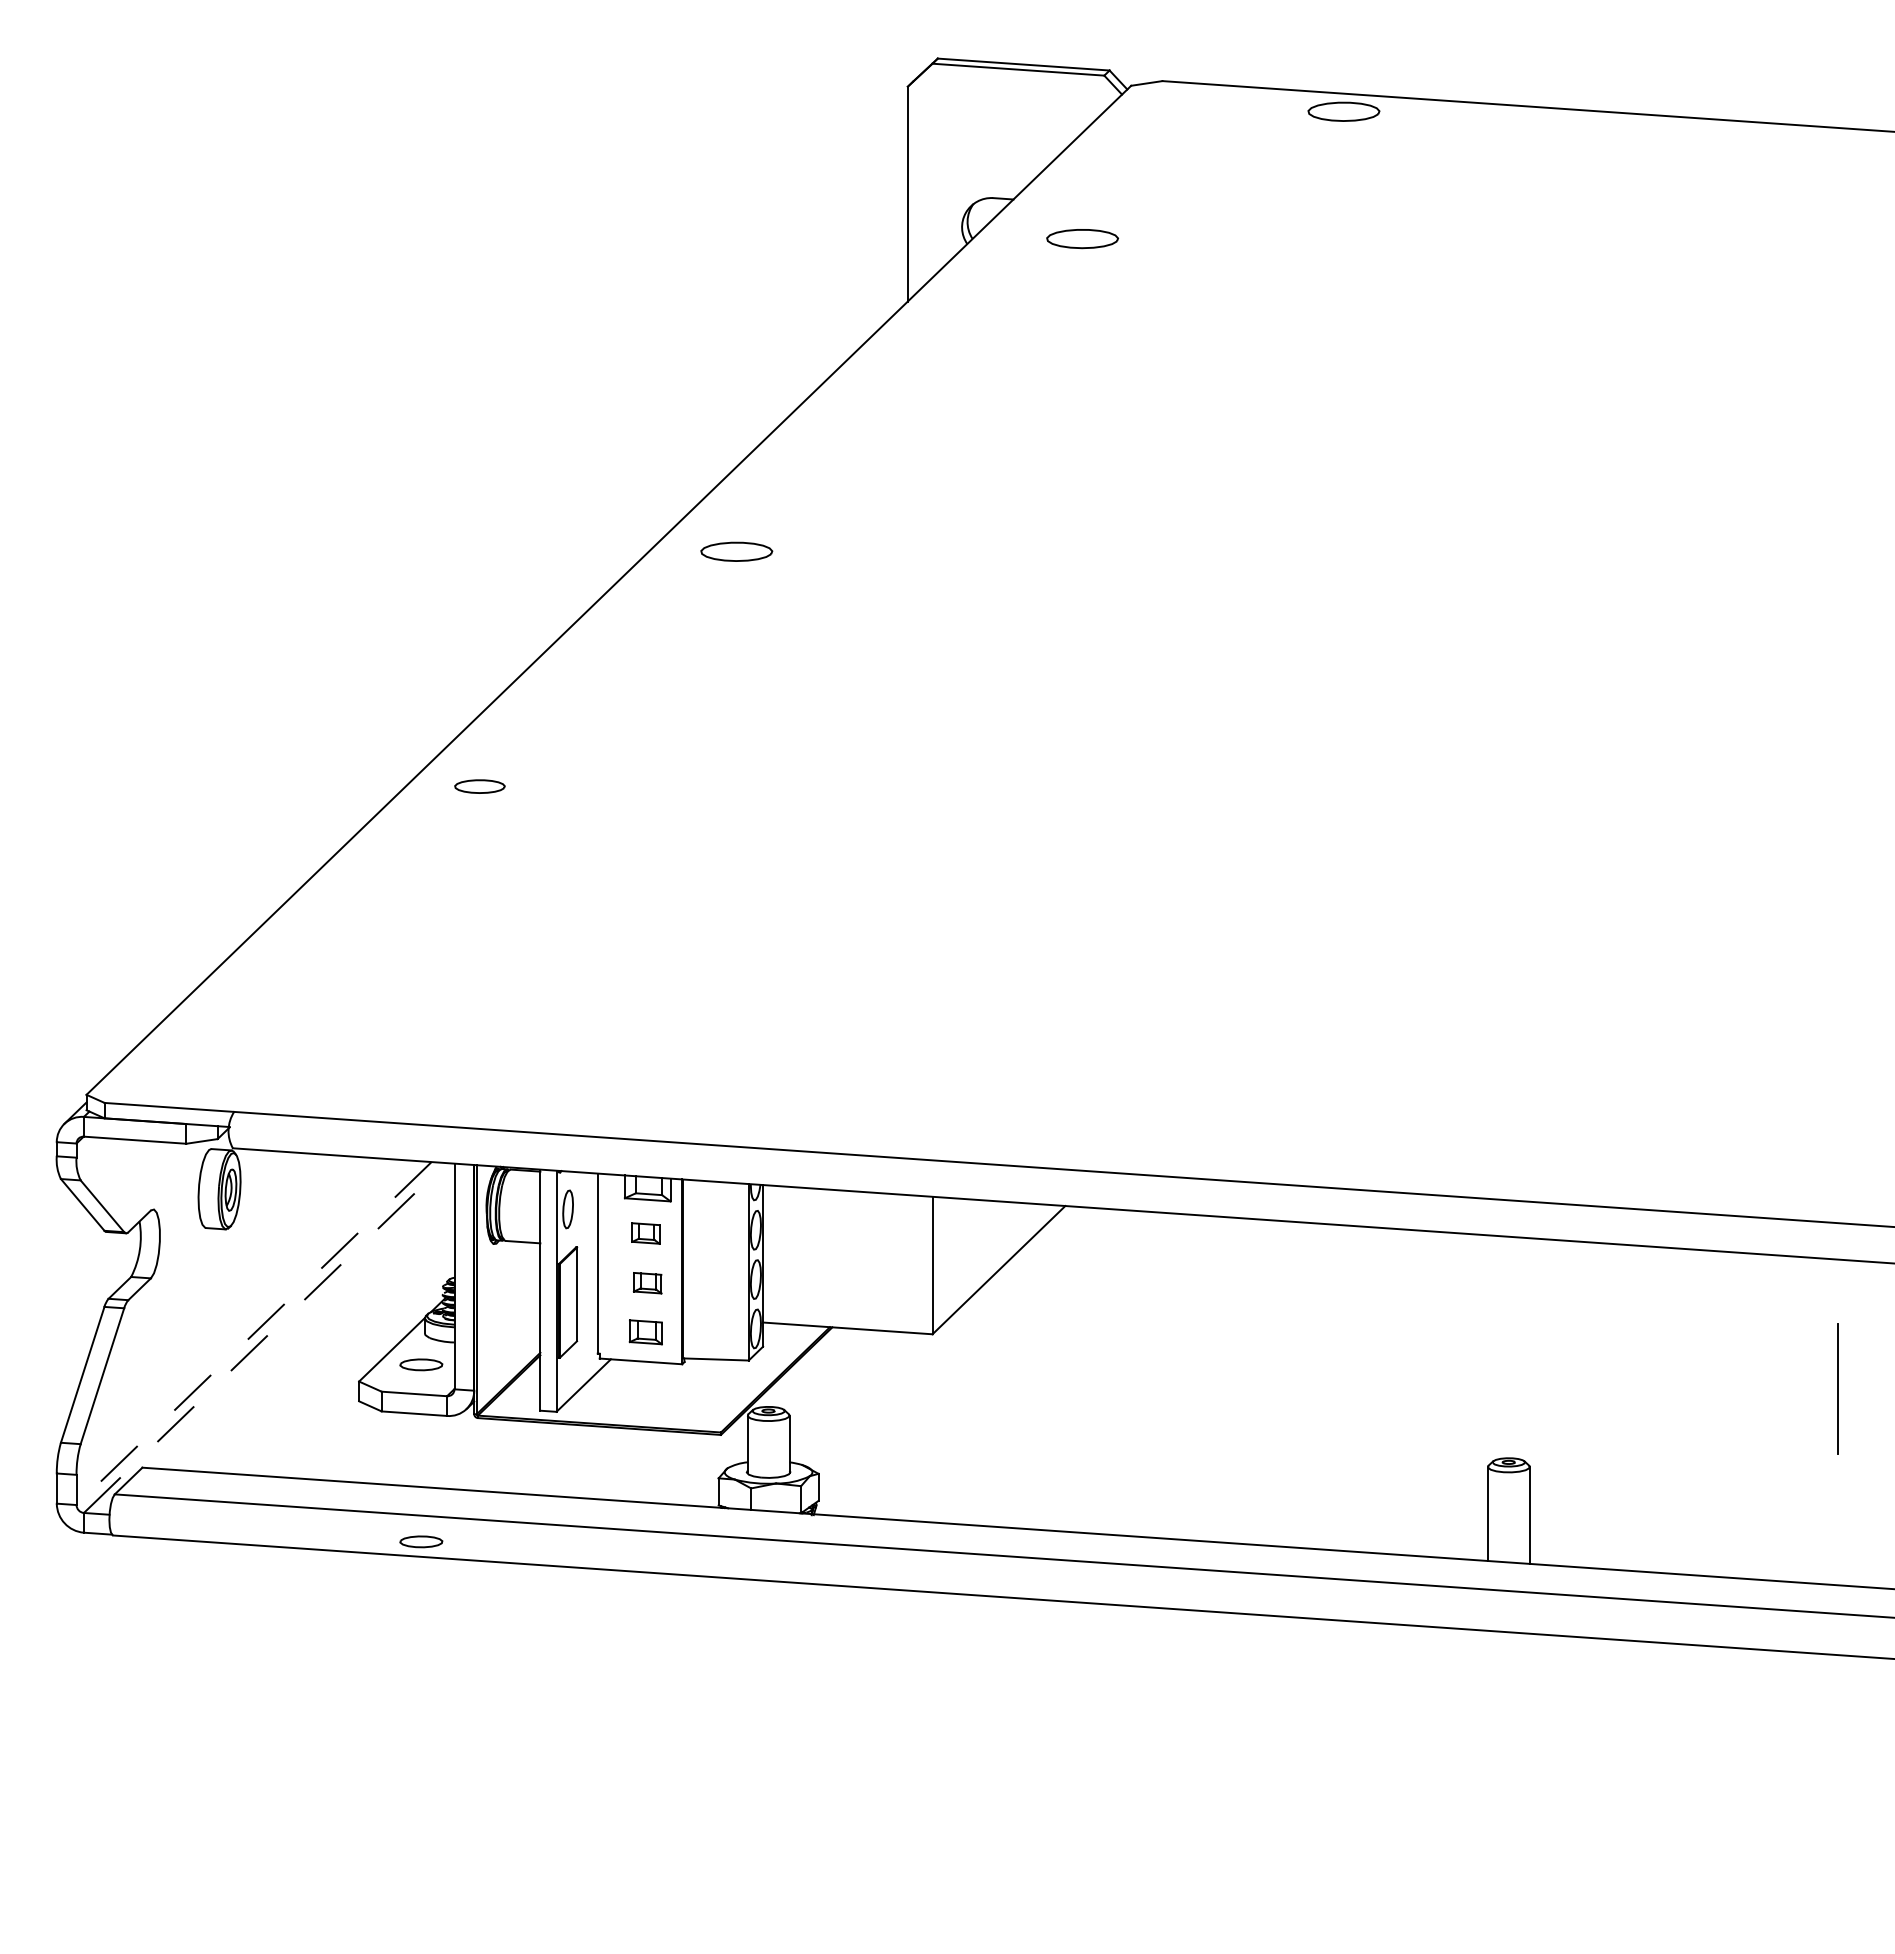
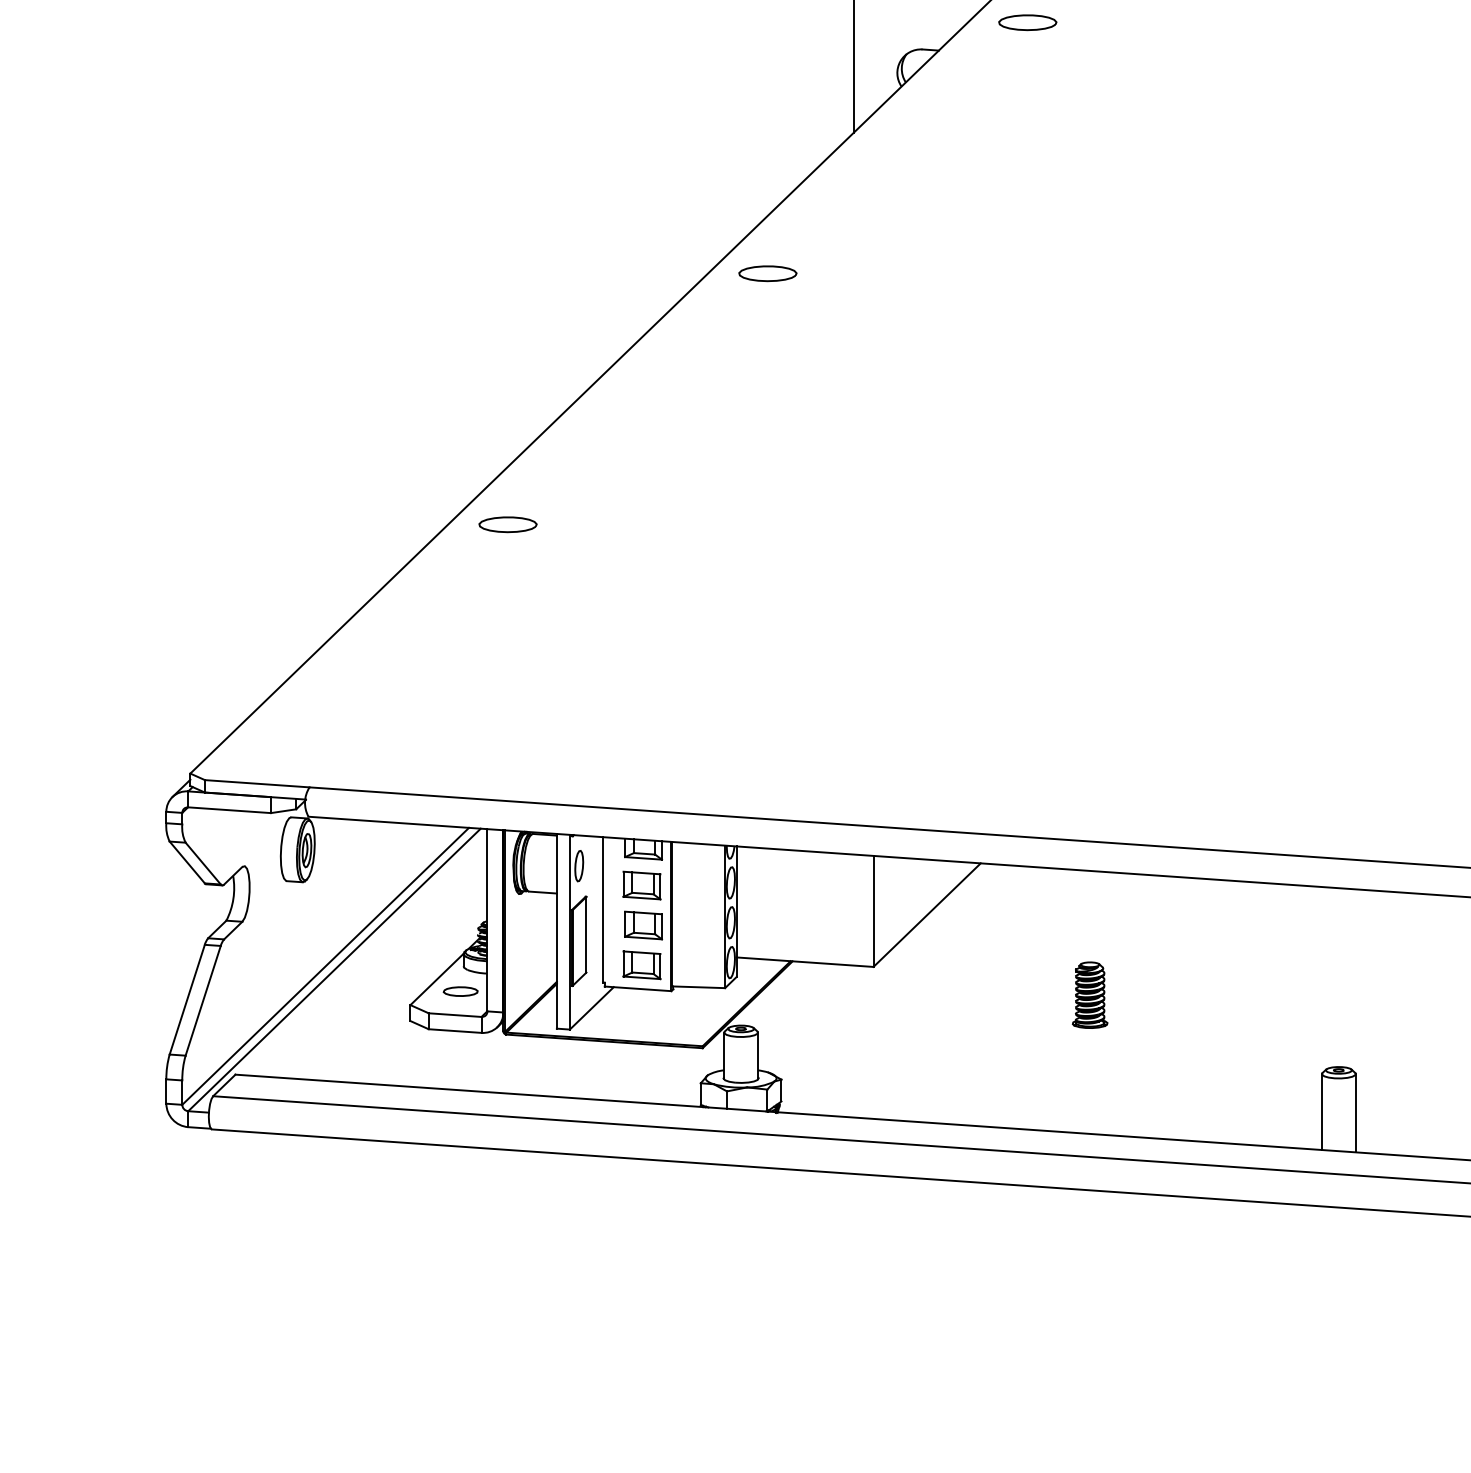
part: (1082, 239) -> (1027, 23), moved
part: (736, 551) -> (767, 273), moved
part: (479, 786) -> (507, 524), size x1.43
part: (645, 1233) -> (641, 885), size x1.67
part: (647, 1283) -> (643, 925), size x1.67
part: (645, 1332) -> (641, 965), size x1.43
line: (254, 1333) -> (325, 966), dashed -> solid
line: (265, 1338) -> (334, 970), dashed -> solid
part: (1200, 1368) -> (1089, 994), added
part: (421, 1541) -> (460, 1134), removed

